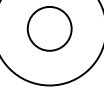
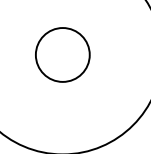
circle: (49, 28) -> (62, 54), size x0.7

